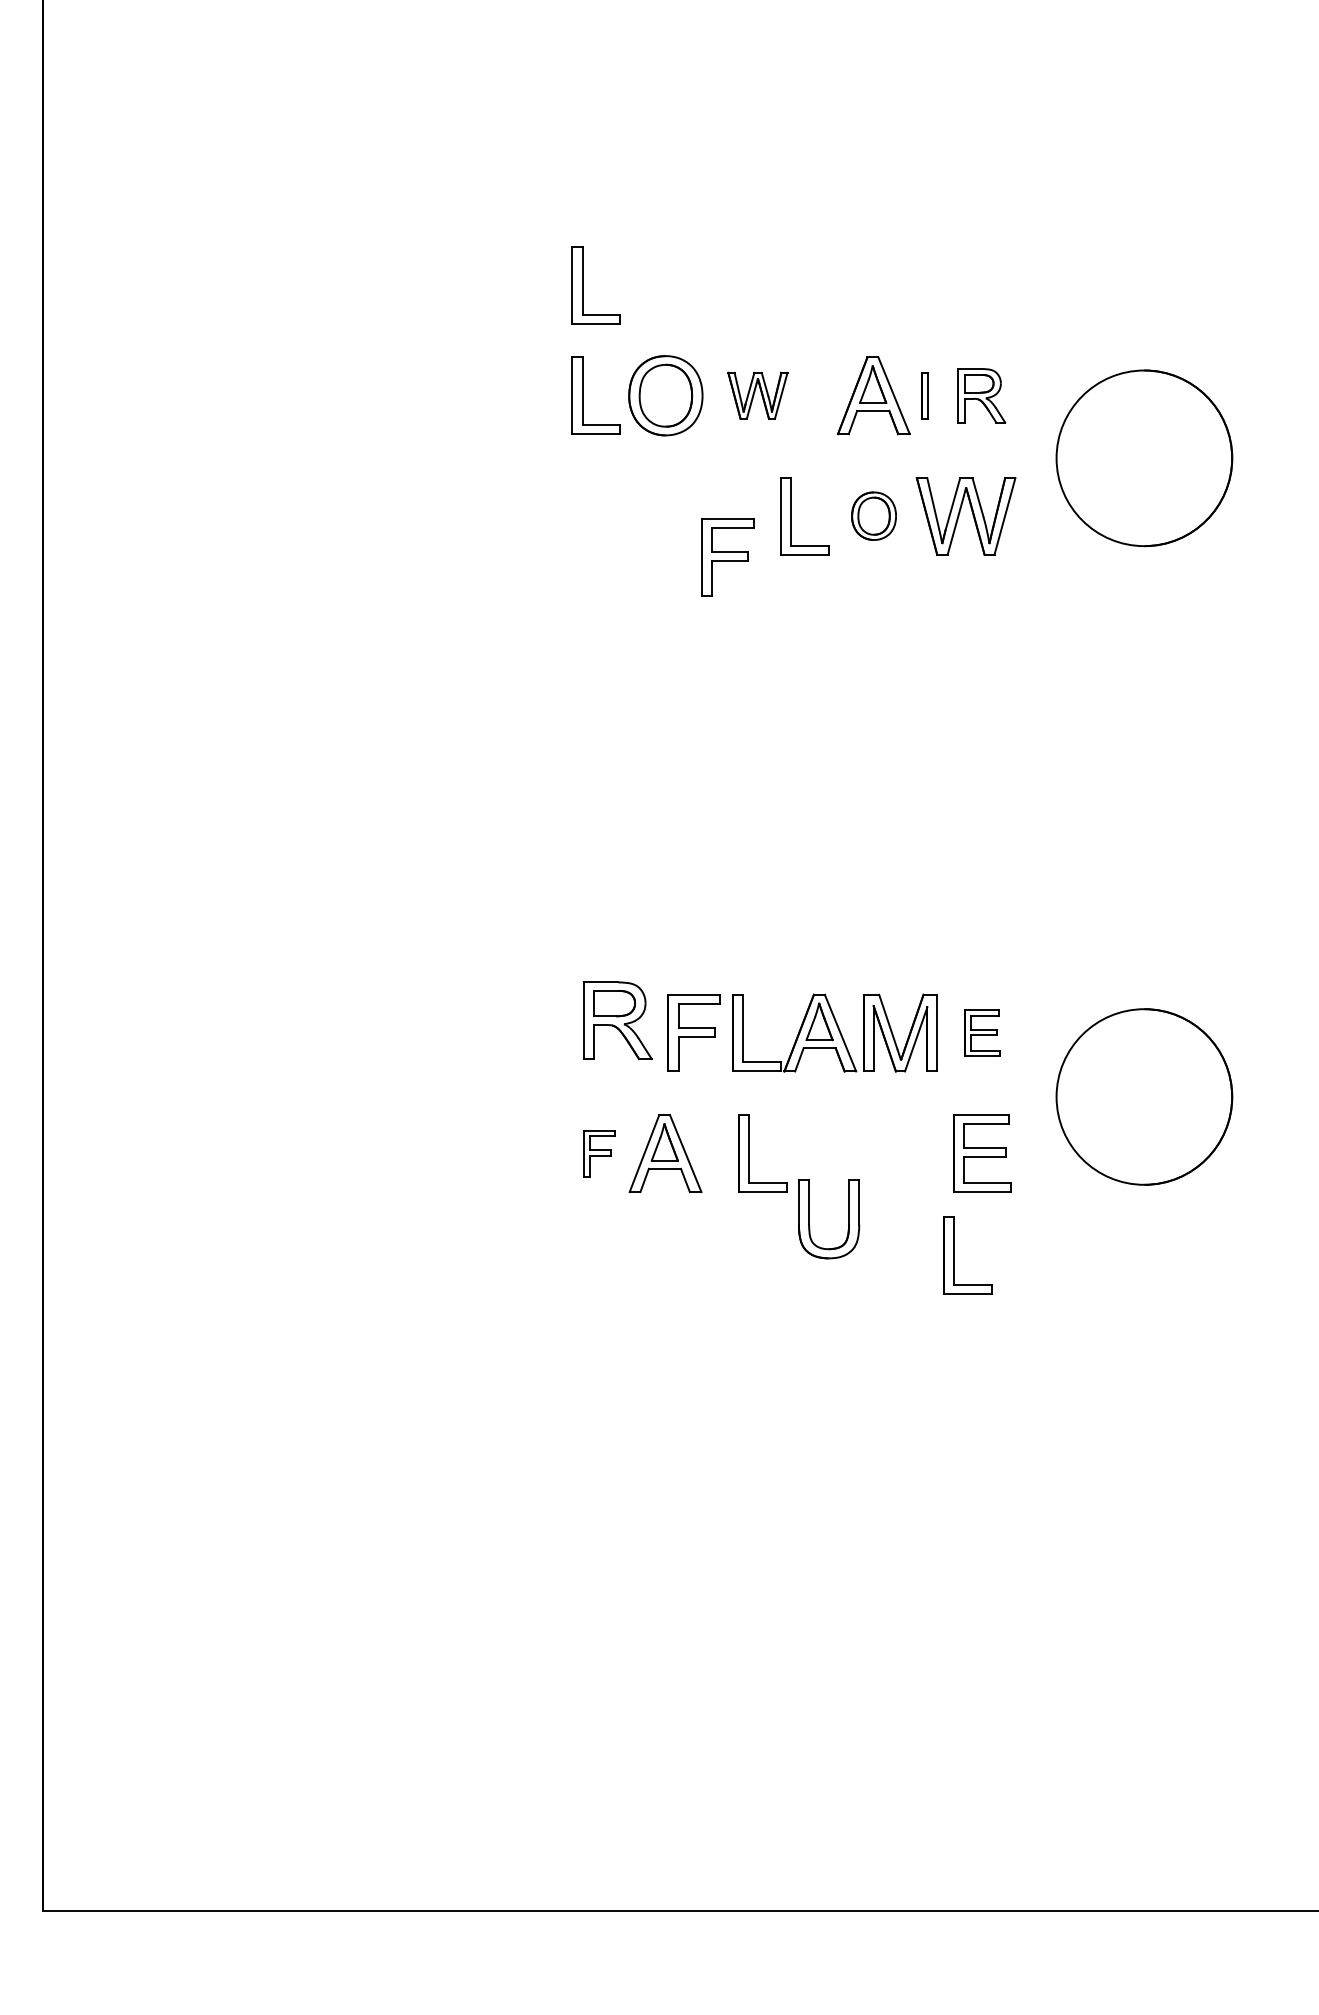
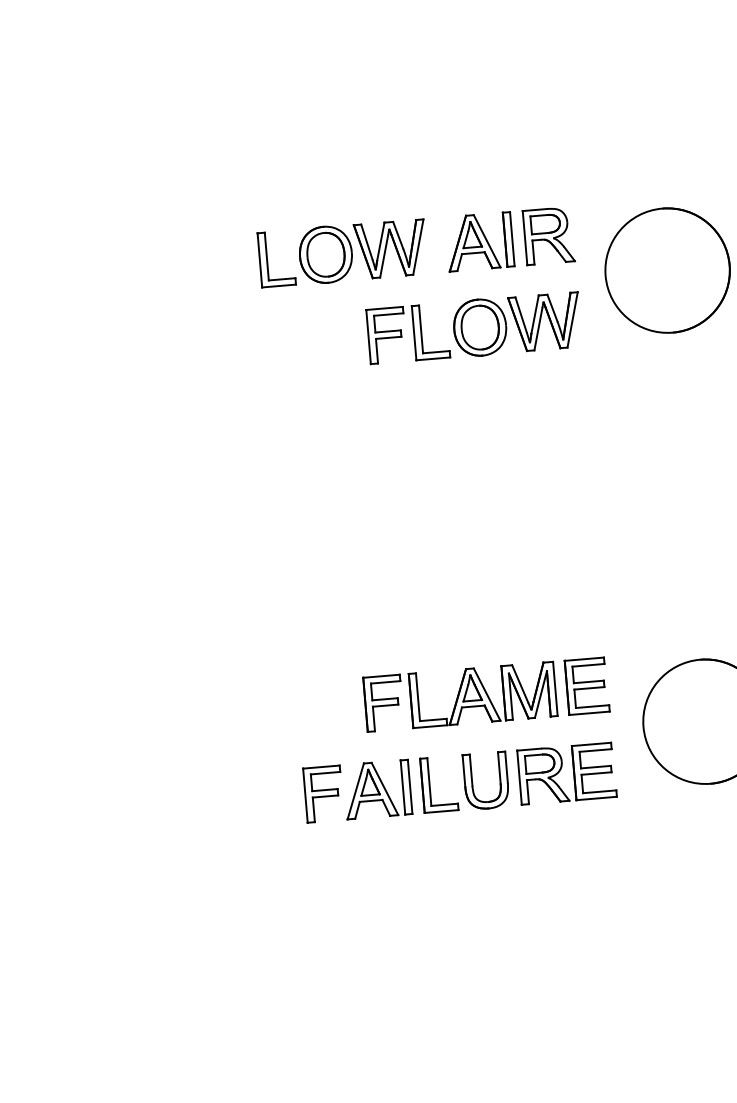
part: (583, 285) -> (261, 181), removed
part: (757, 395) -> (390, 249), size x1.67
part: (924, 395) -> (508, 239), size x1.67
part: (981, 395) -> (548, 235), size x1.43
part: (873, 515) -> (479, 327), size x1.67
part: (727, 557) -> (386, 335), moved
part: (617, 1020) -> (542, 775), moved
part: (982, 1032) -> (587, 685), size x1.67
part: (598, 1153) -> (323, 794), size x1.67
part: (715, 1153) -> (405, 787), added
part: (848, 1219) -> (499, 779), moved
part: (954, 1255) -> (580, 844), removed

